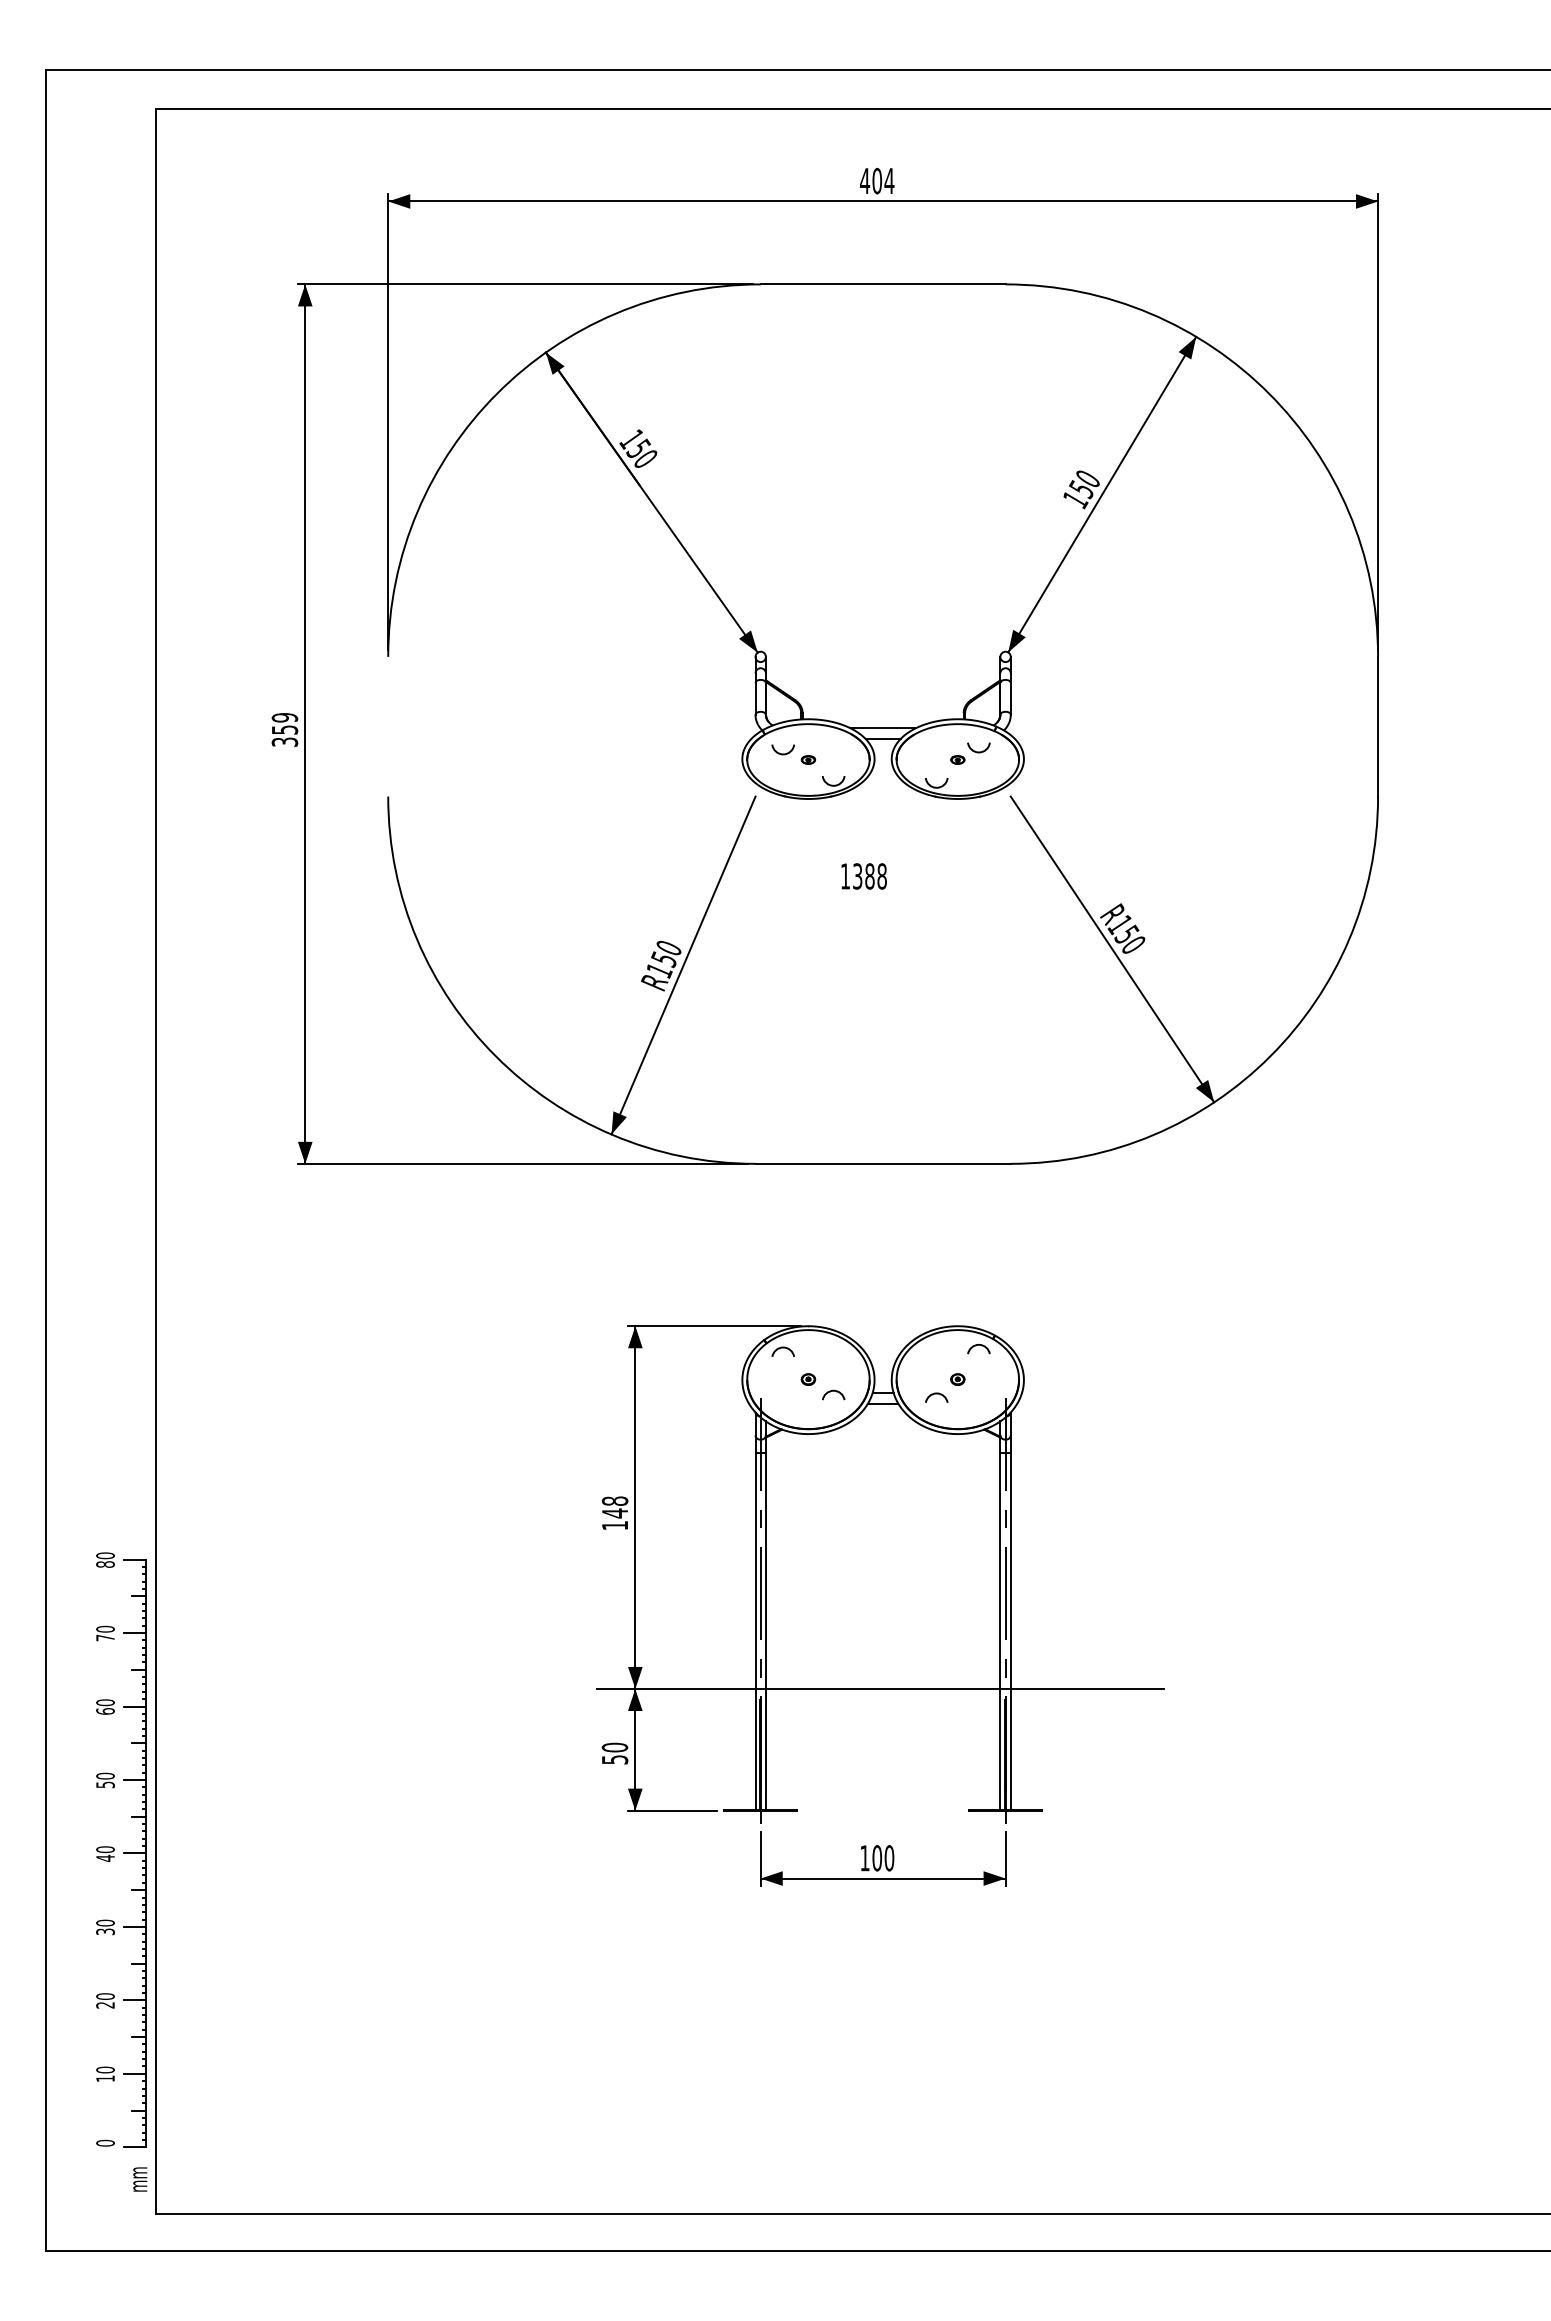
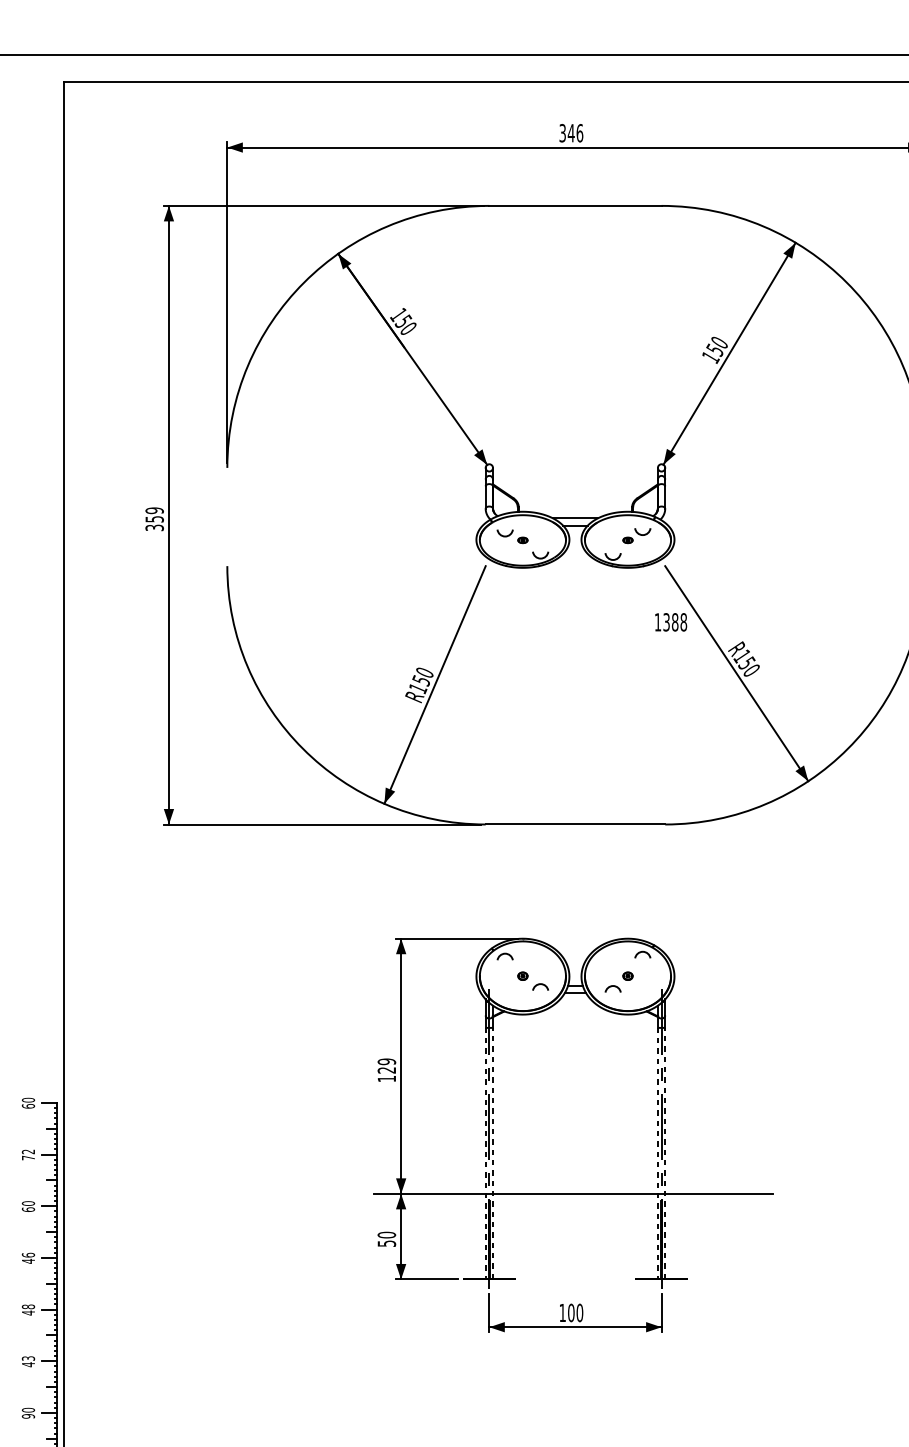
text: (877, 180) -> (571, 132), 404 -> 346
text: (863, 876) -> (670, 622), moved
text: (614, 1507) -> (386, 1066), 148 -> 129
text: (105, 1564) -> (28, 1106), 80 -> 60
text: (105, 1628) -> (28, 1151), 70 -> 72
line: (755, 1631) -> (485, 1153), solid -> dashed
line: (765, 1631) -> (492, 1153), solid -> dashed
line: (1000, 1631) -> (658, 1153), solid -> dashed
line: (1010, 1631) -> (665, 1153), solid -> dashed
text: (105, 1780) -> (28, 1258), 50 -> 46
text: (105, 1849) -> (28, 1306), 40 -> 48
text: (105, 1927) -> (28, 1361), 30 -> 43
text: (105, 2005) -> (28, 1416), 20 -> 90

